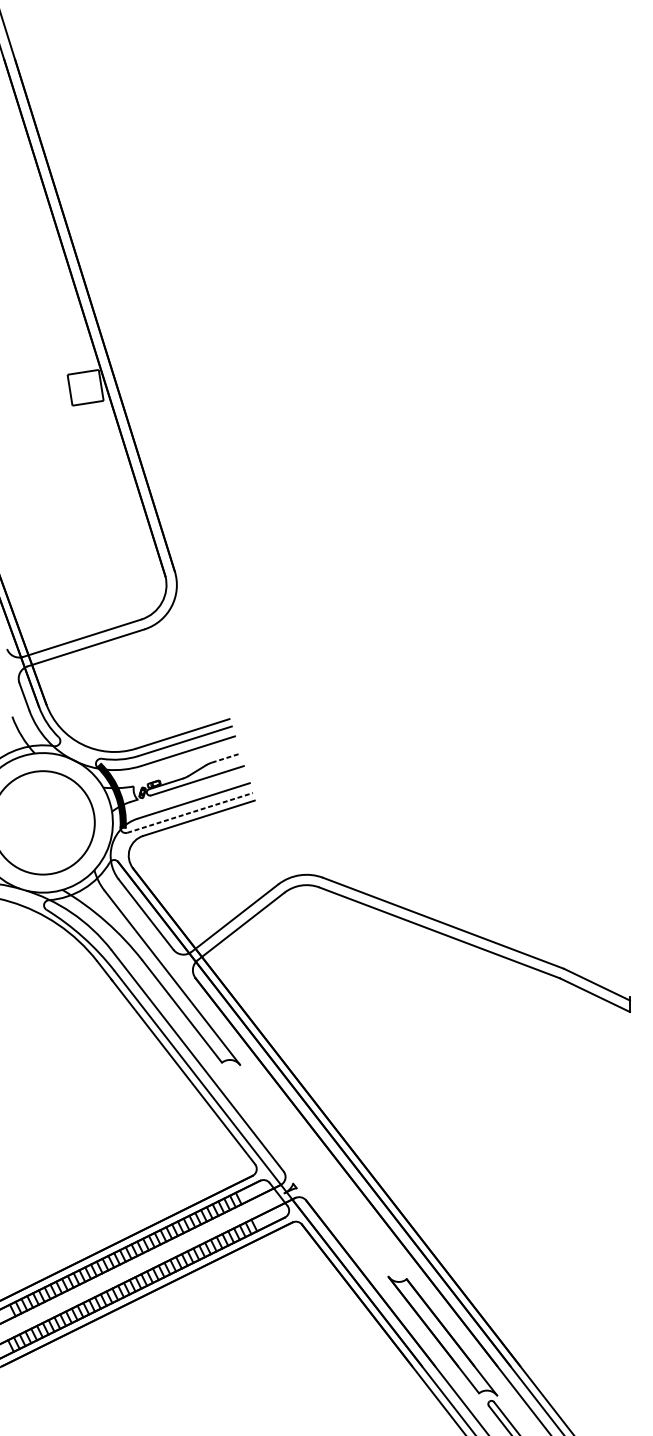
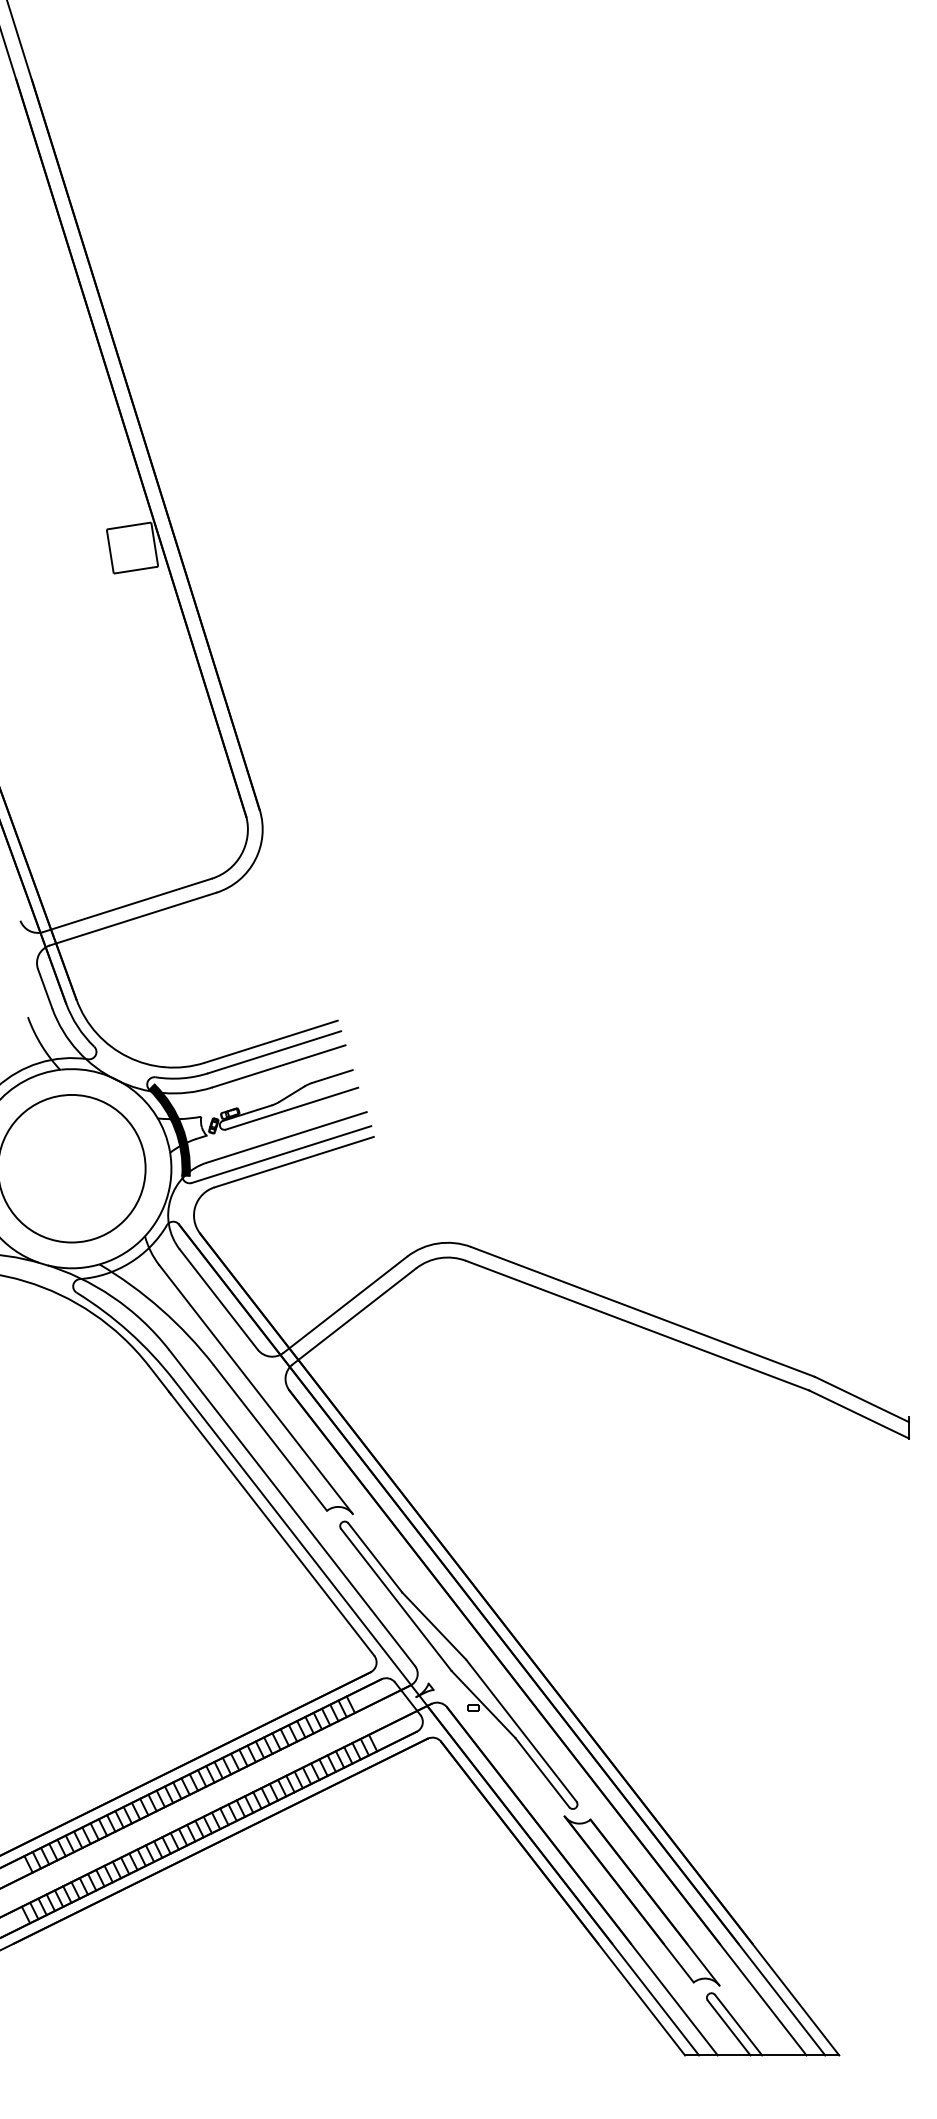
line: (226, 758) -> (333, 1076), dashed -> solid
line: (190, 812) -> (282, 1154), dashed -> solid
part: (314, 1170) -> (458, 1664), added

